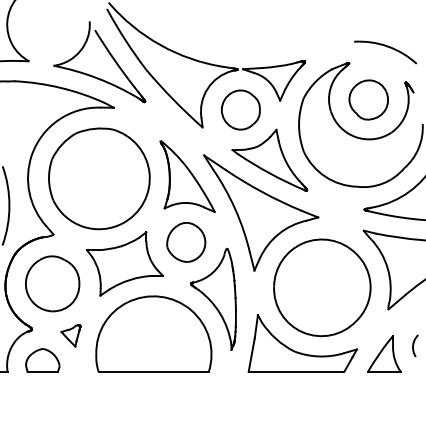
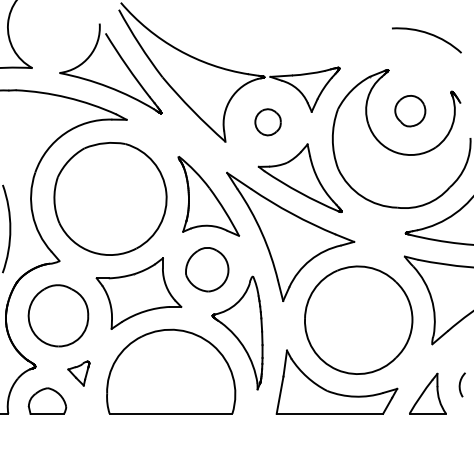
arc: (387, 47) -> (429, 34), moved
part: (368, 99) -> (410, 110), size x0.7
part: (240, 109) -> (267, 121), size x0.6

